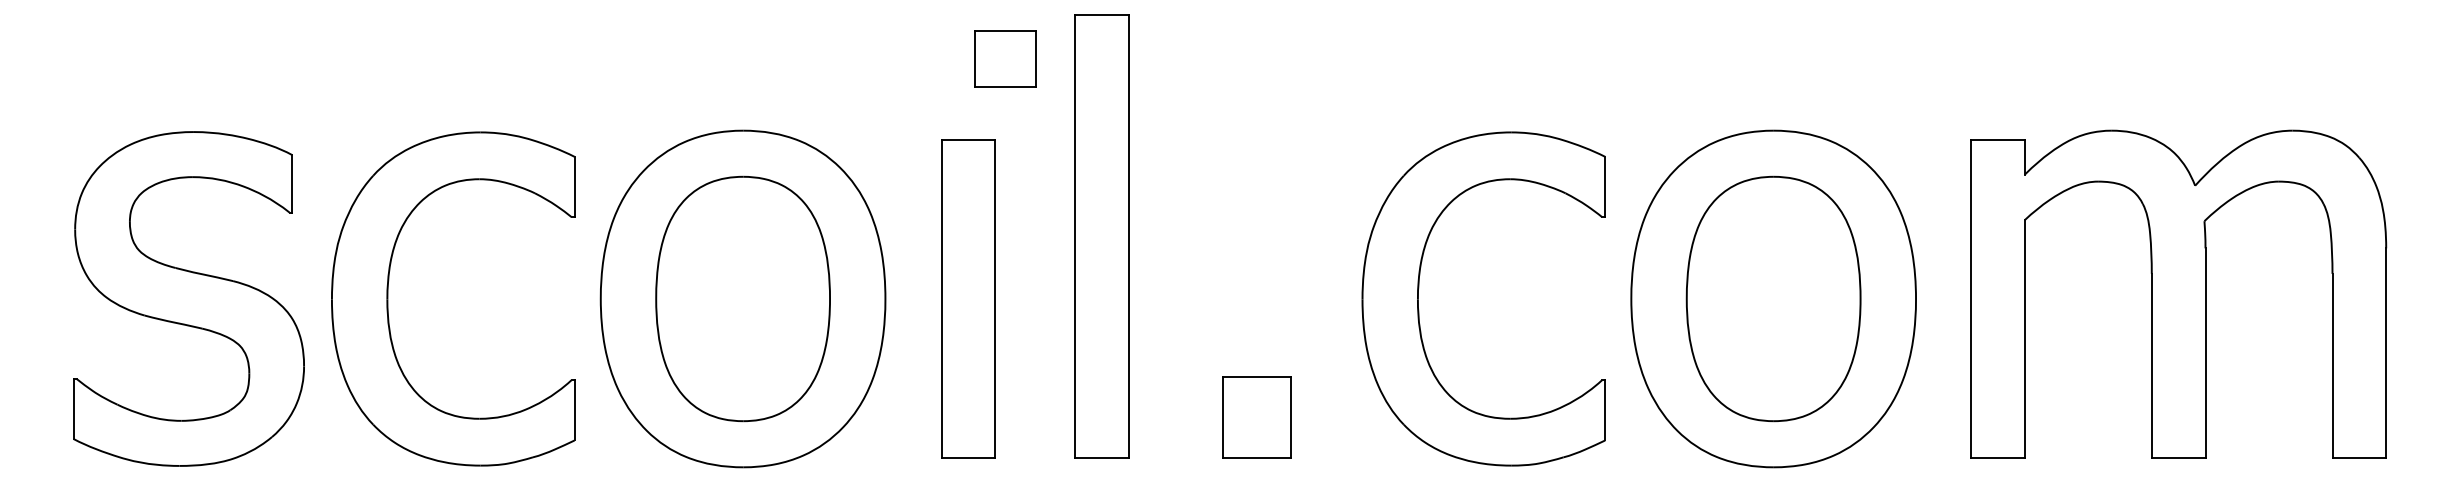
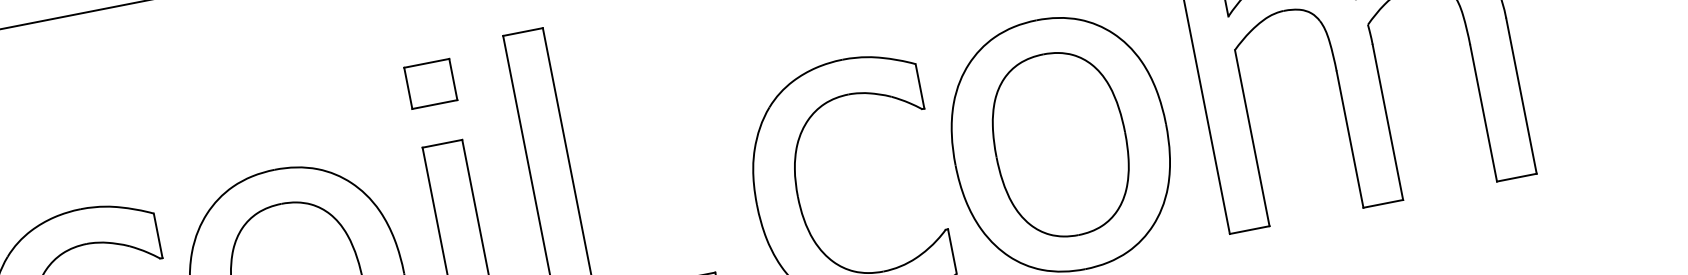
part: (1005, 58) -> (430, 83), moved

